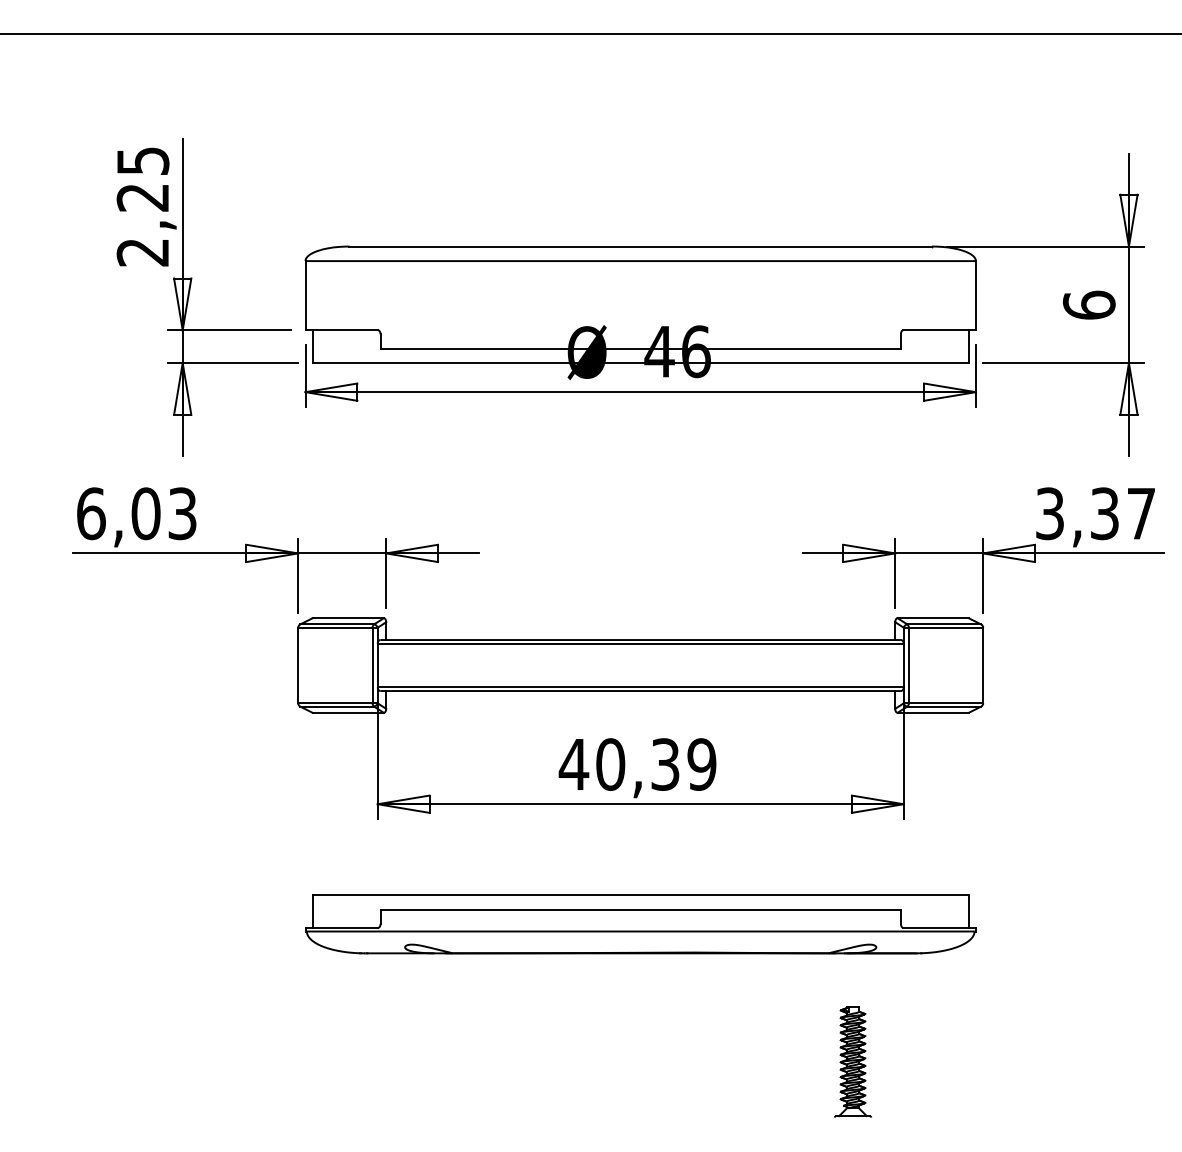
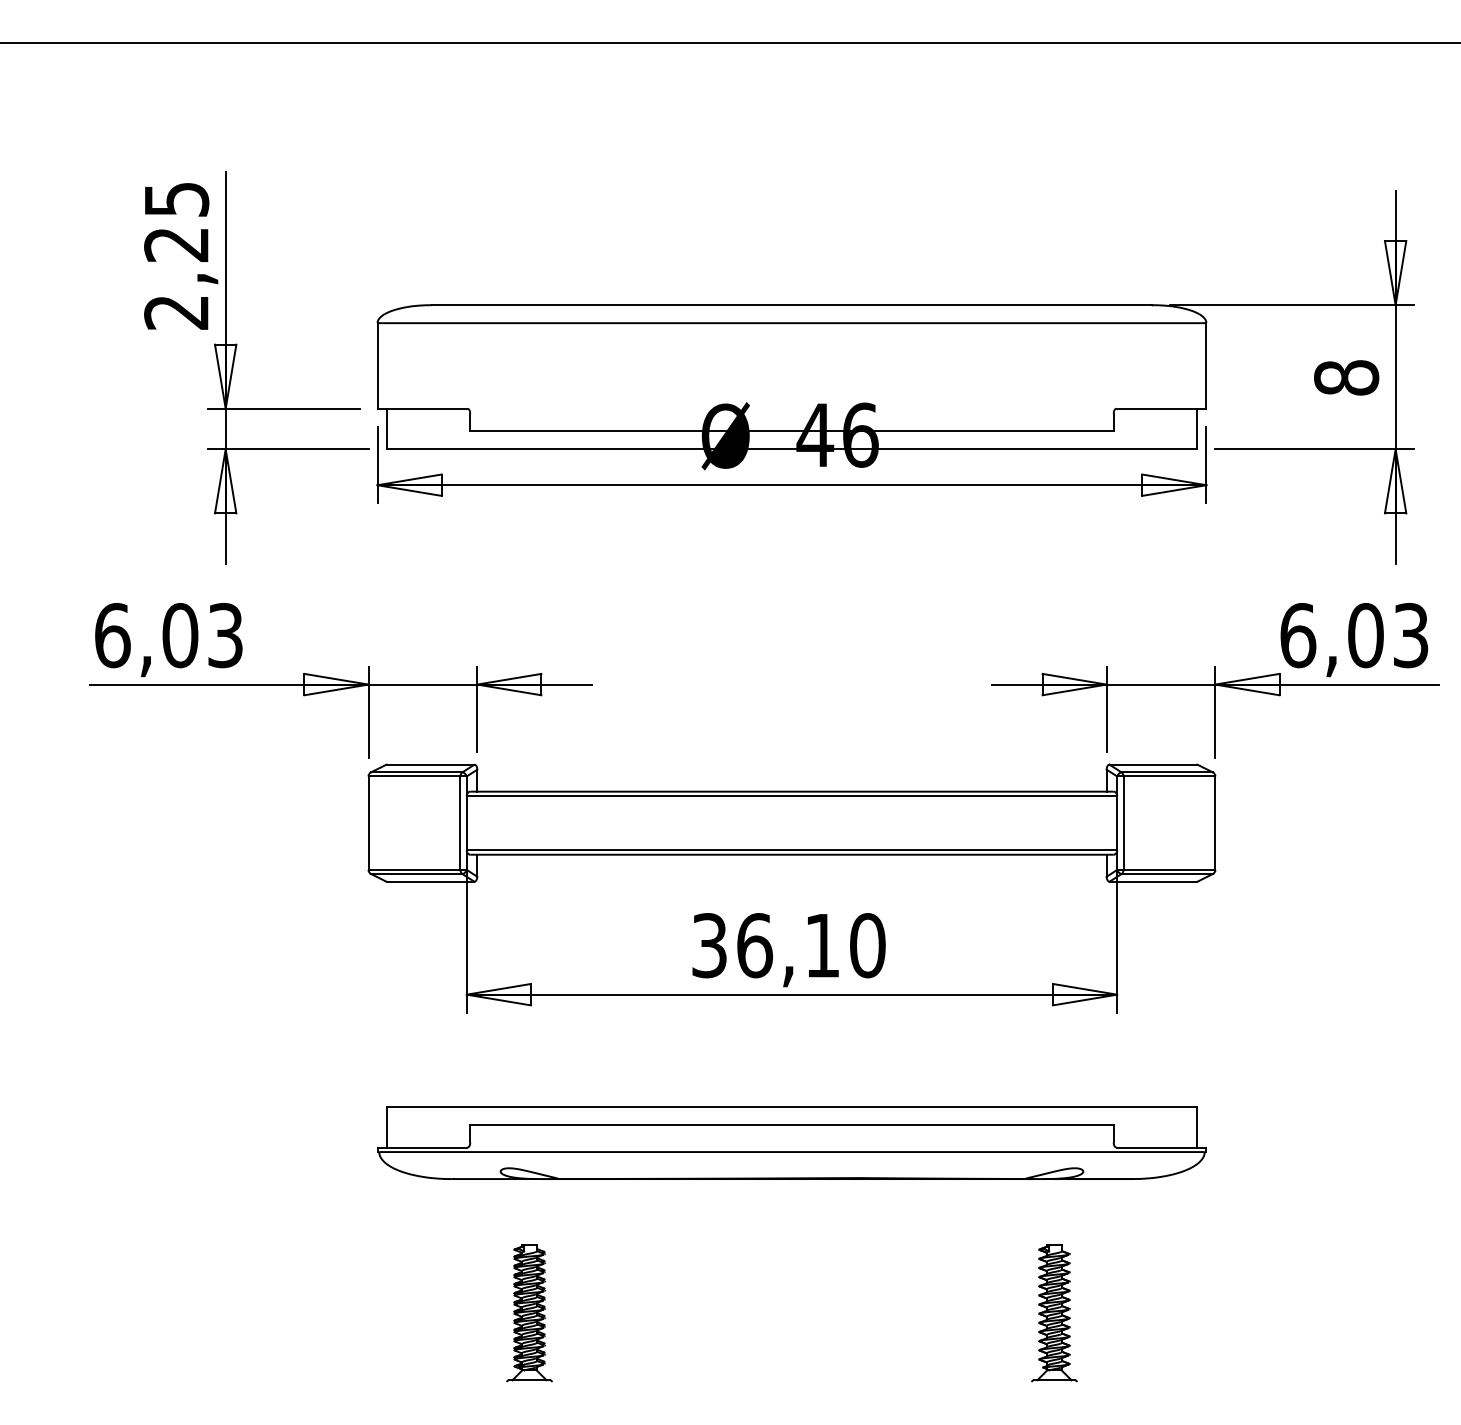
text: (1089, 305) -> (1346, 377), 6 -> 8
text: (1095, 513) -> (1354, 635), 3,37 -> 6,03
text: (637, 764) -> (787, 945), 40,39 -> 36,10
part: (428, 1062) -> (529, 1313), added

